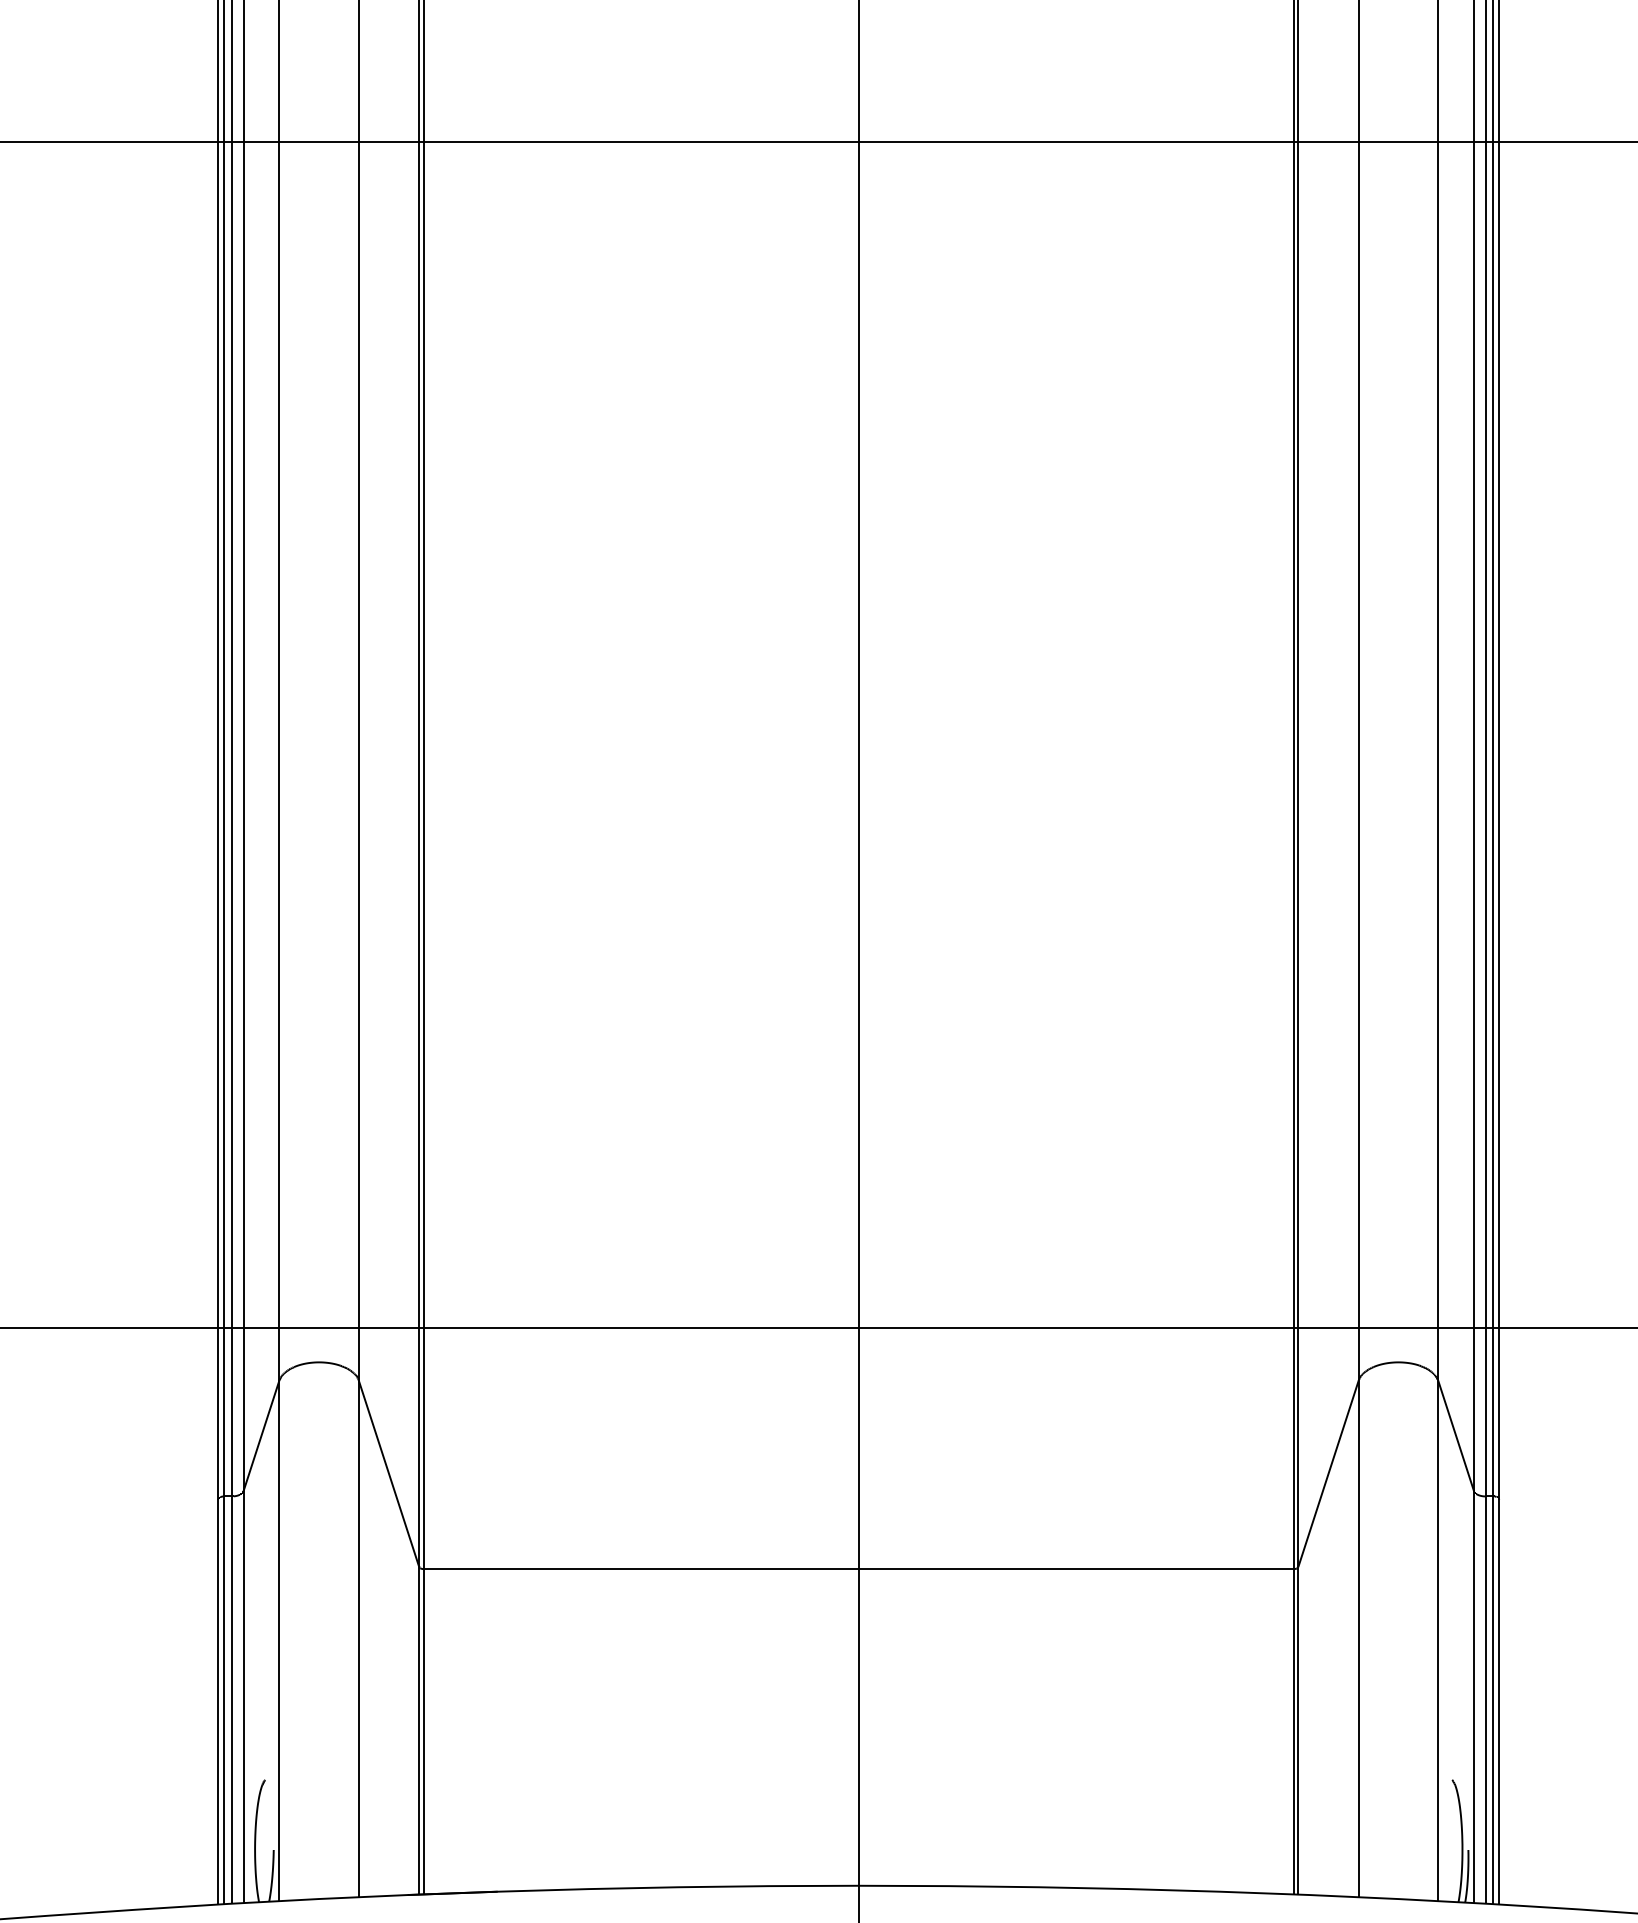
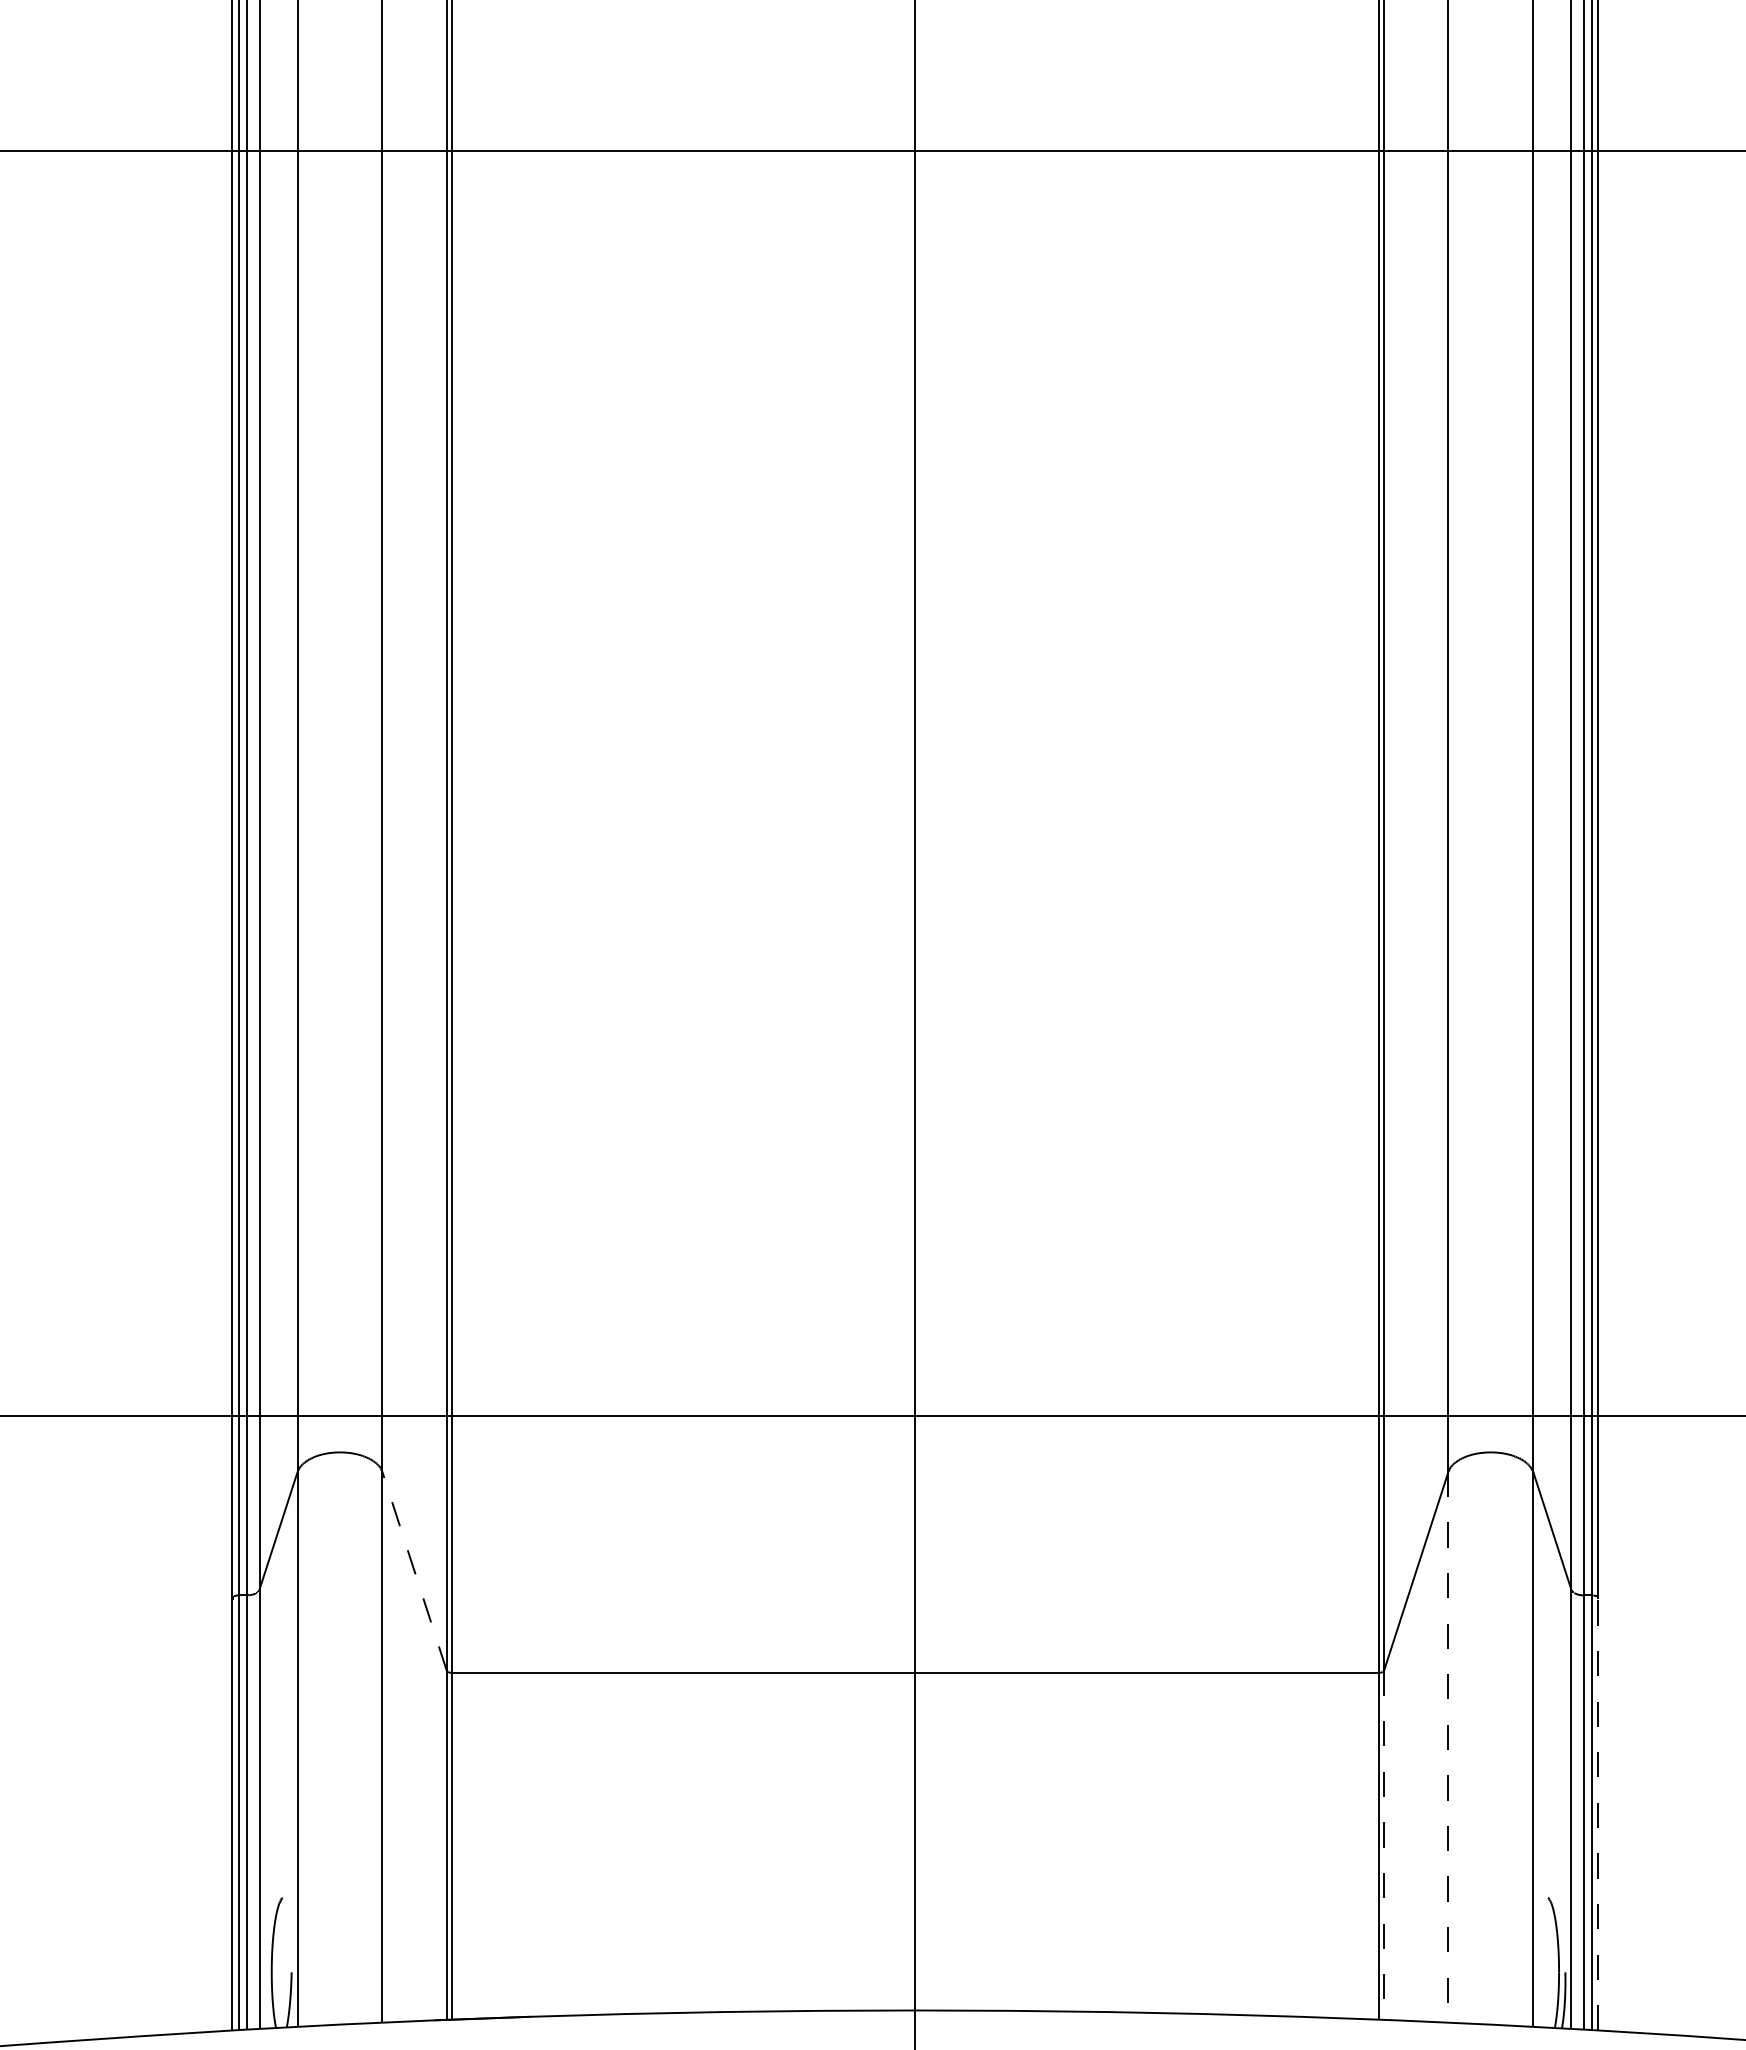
line: (388, 1473) -> (414, 1570), solid -> dashed
line: (1358, 1639) -> (1448, 1747), solid -> dashed
line: (1499, 1701) -> (1598, 1814), solid -> dashed
line: (1298, 1731) -> (1384, 1845), solid -> dashed

